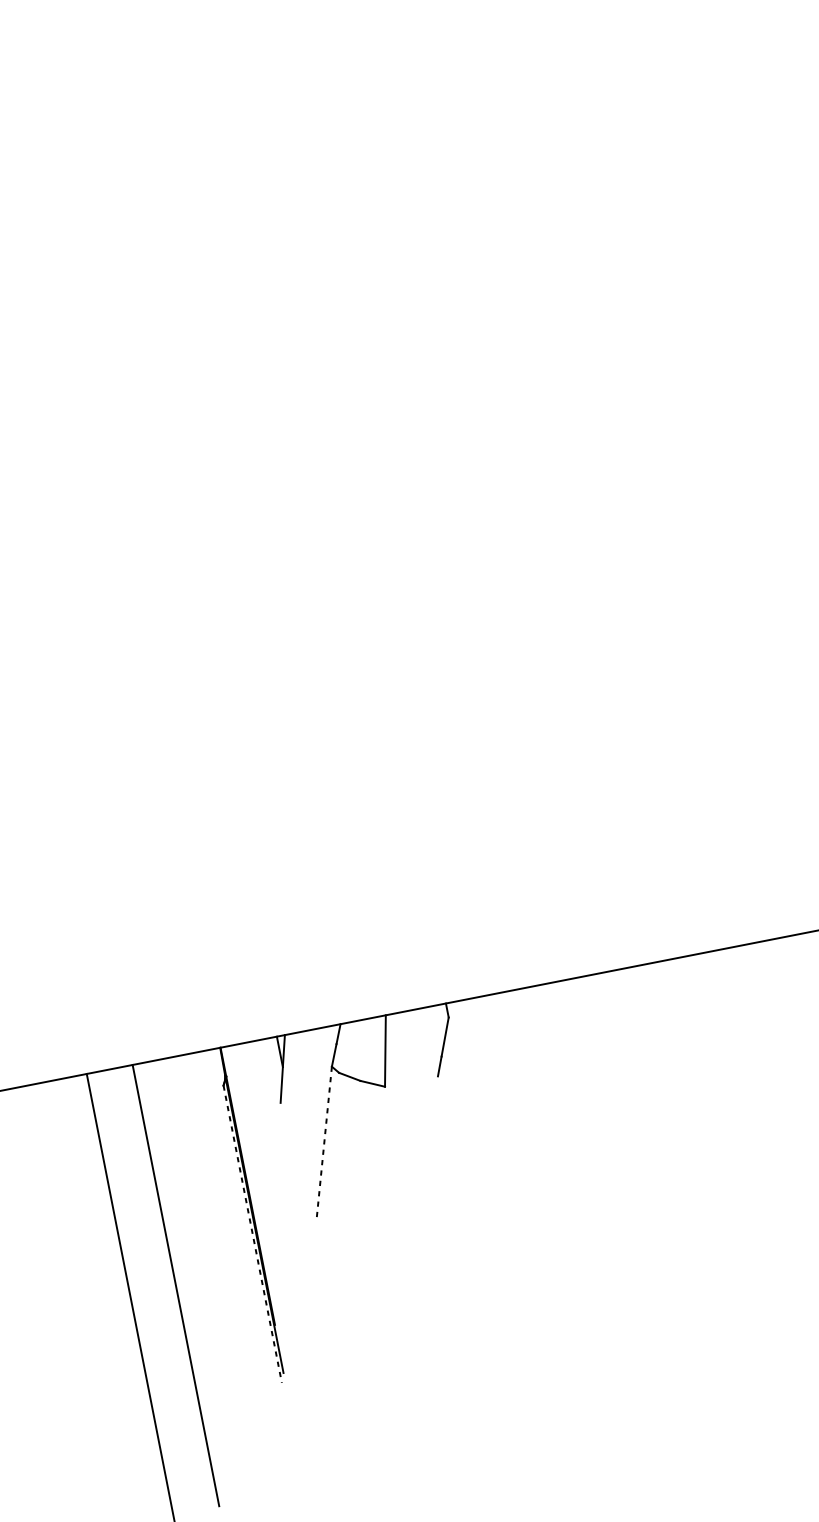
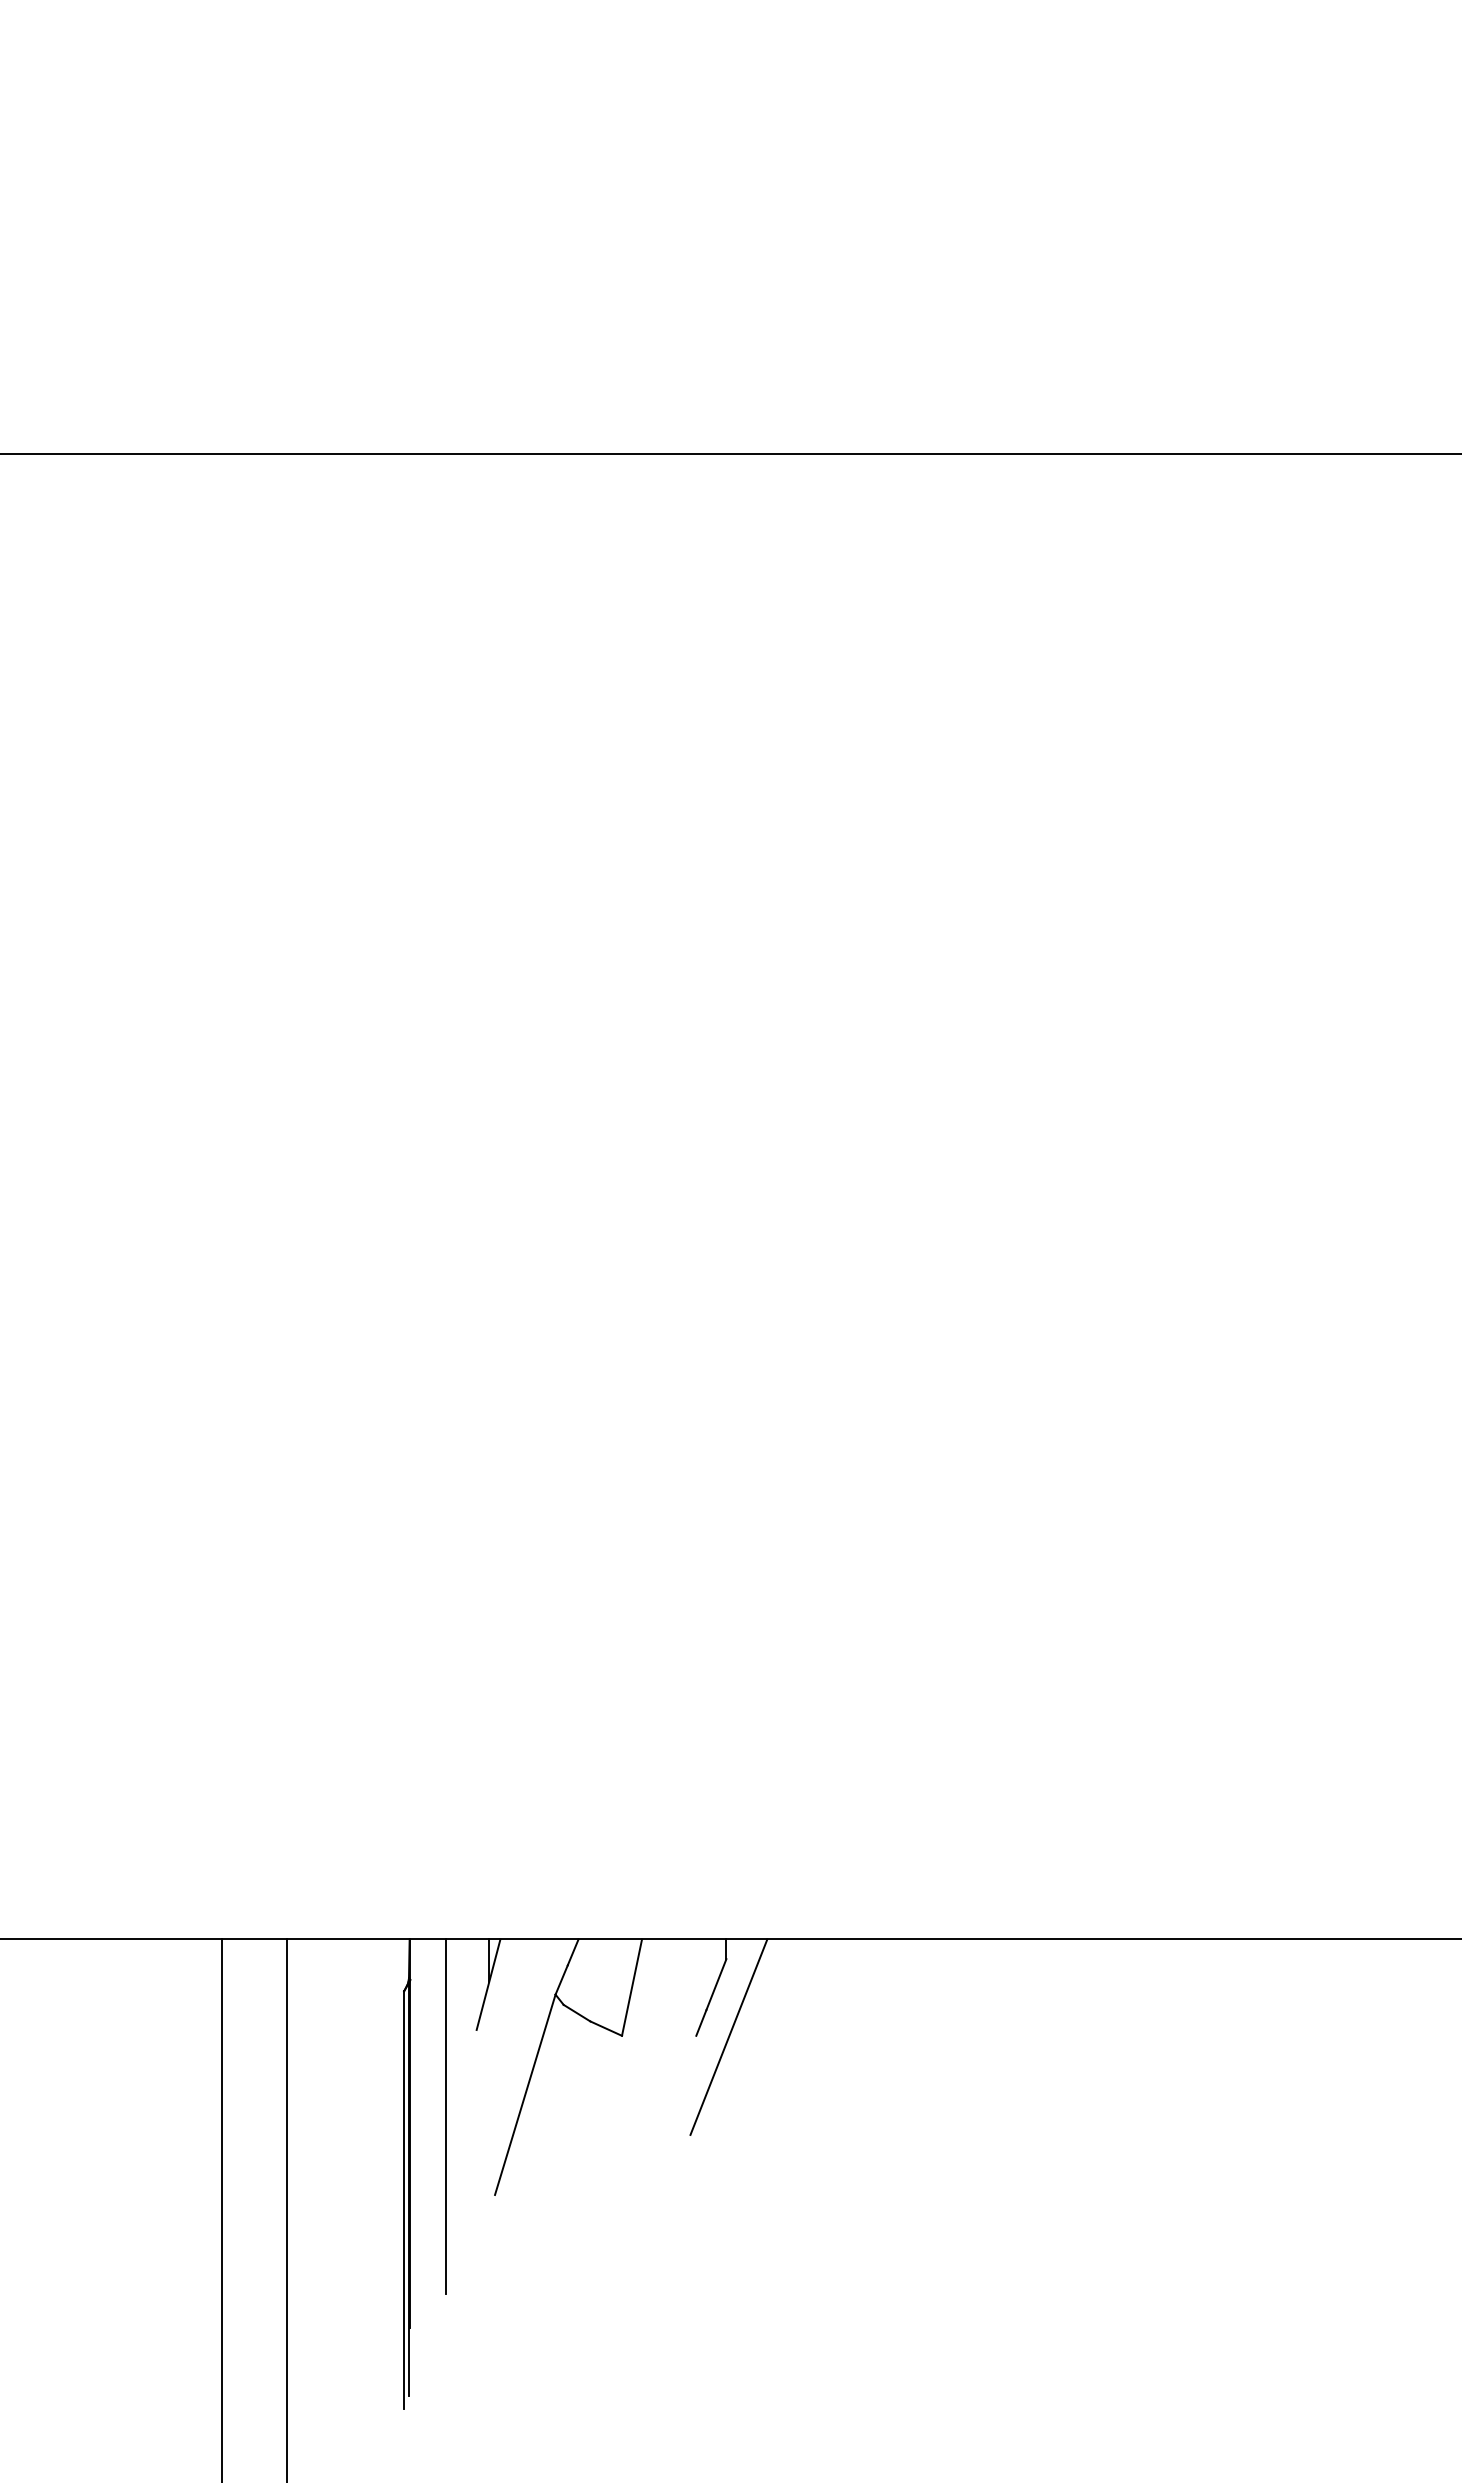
line: (461, 1072) -> (728, 2036), added
line: (324, 1142) -> (525, 2094), dashed -> solid
line: (271, 1168) -> (446, 2116), added
line: (253, 1234) -> (404, 2200), dashed -> solid

